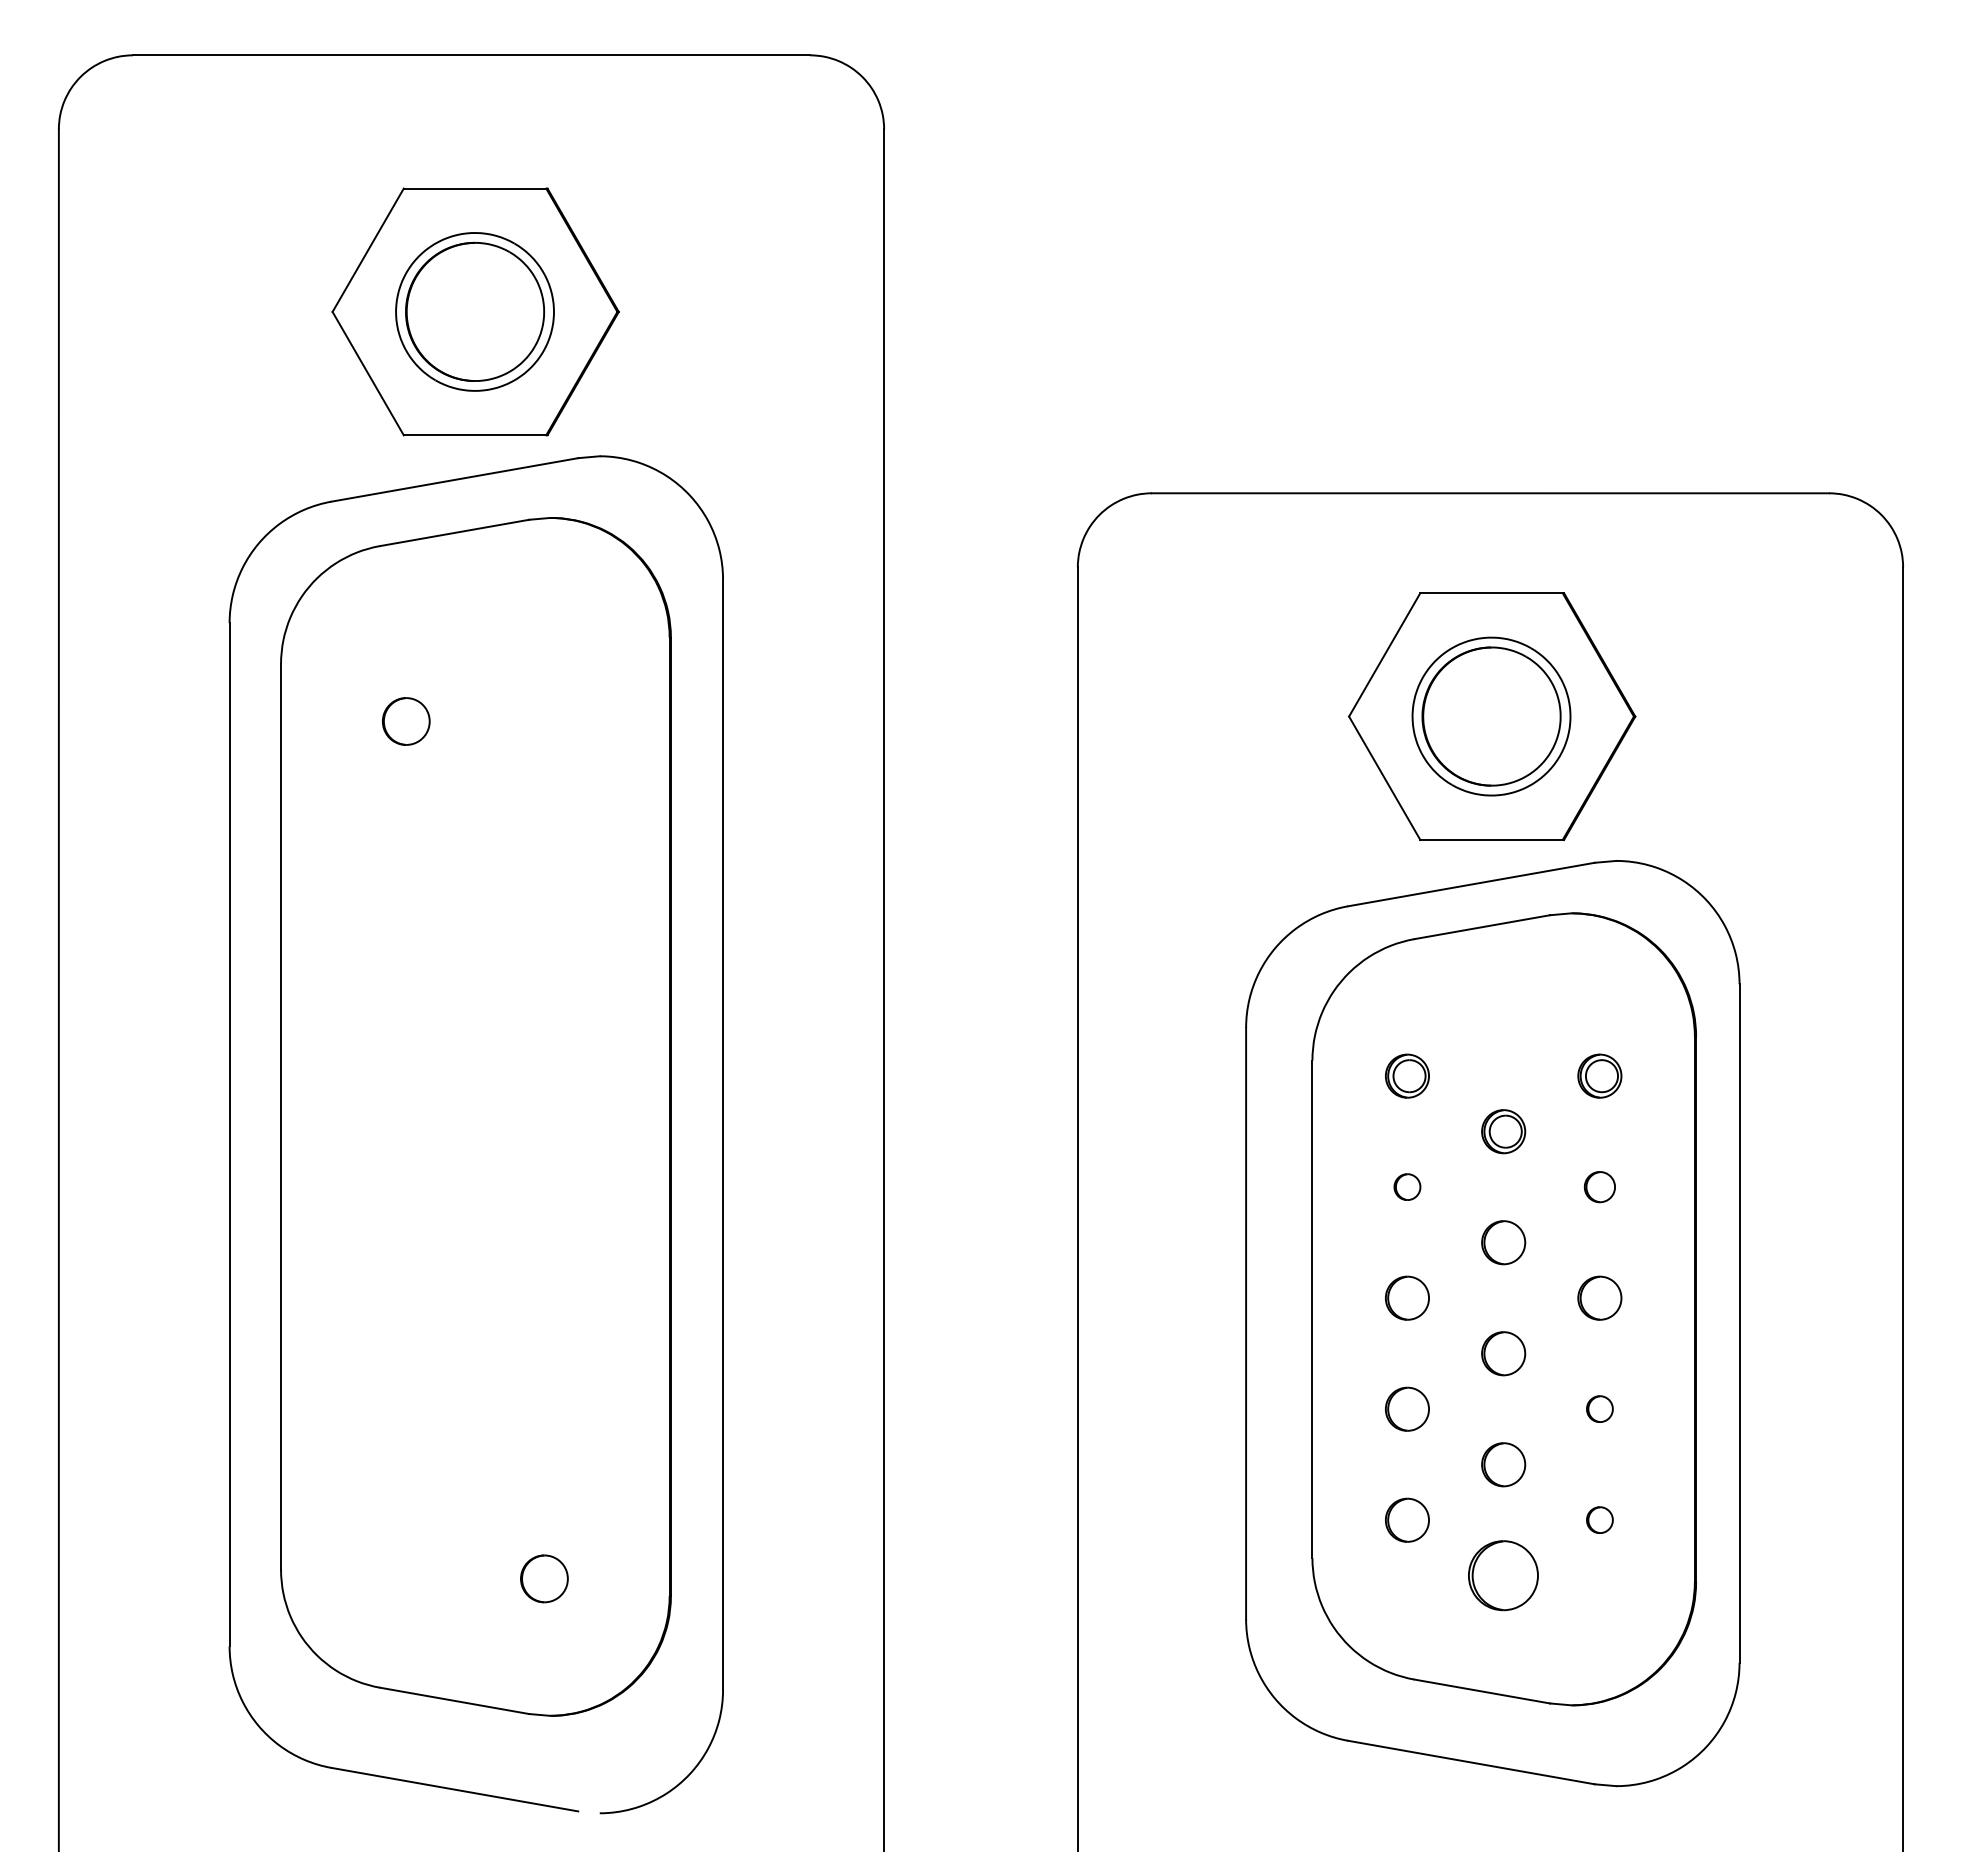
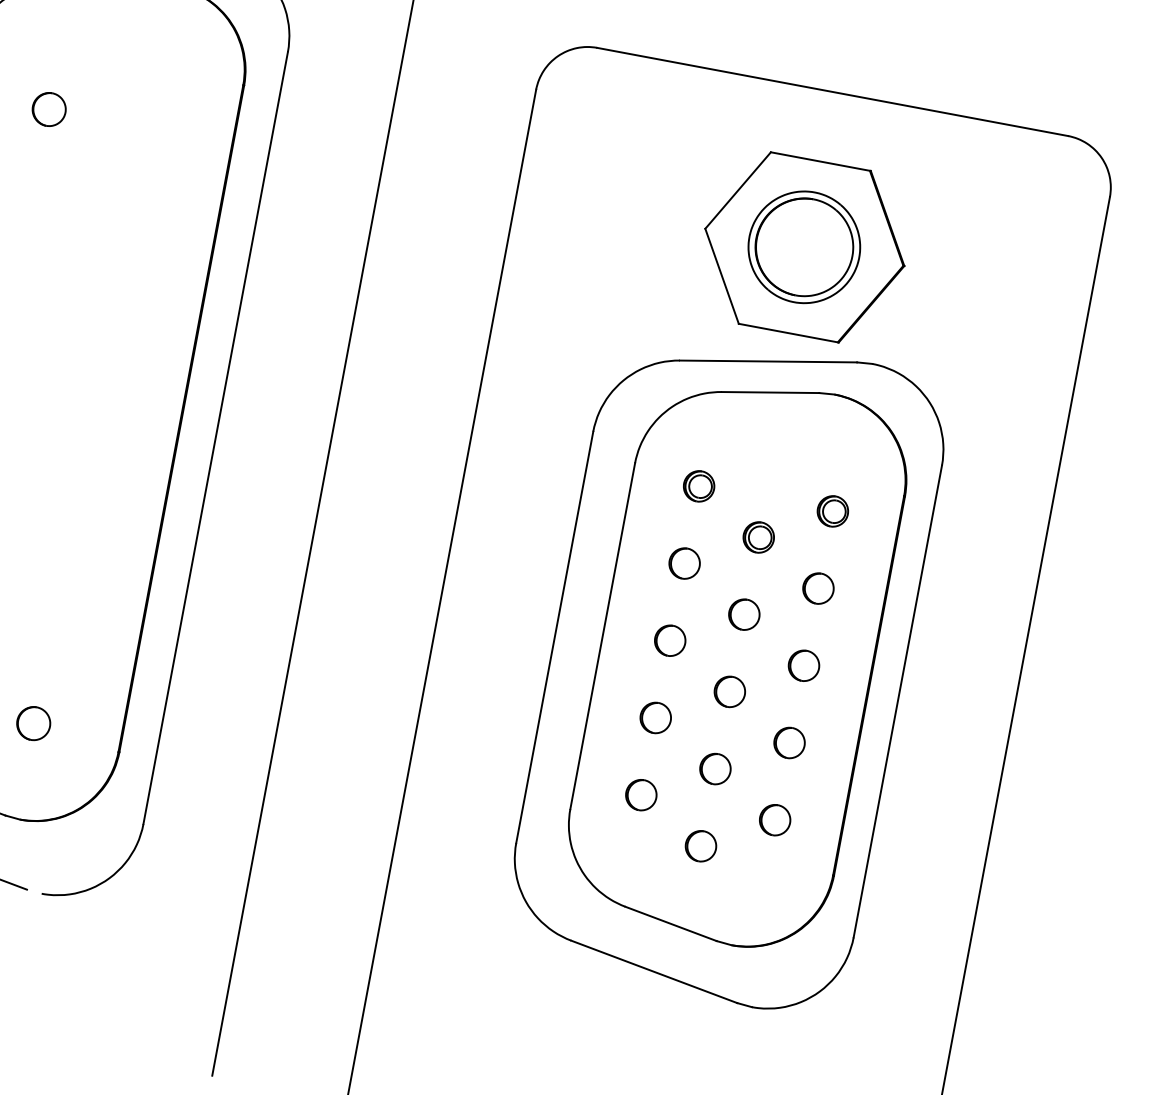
part: (1407, 1186) -> (684, 563), size x1.67
part: (1599, 1186) -> (818, 588), size x1.43
part: (1599, 1408) -> (789, 742), size x1.67
part: (1599, 1519) -> (774, 819), size x1.67
part: (1503, 1575) -> (700, 846), size x0.62

